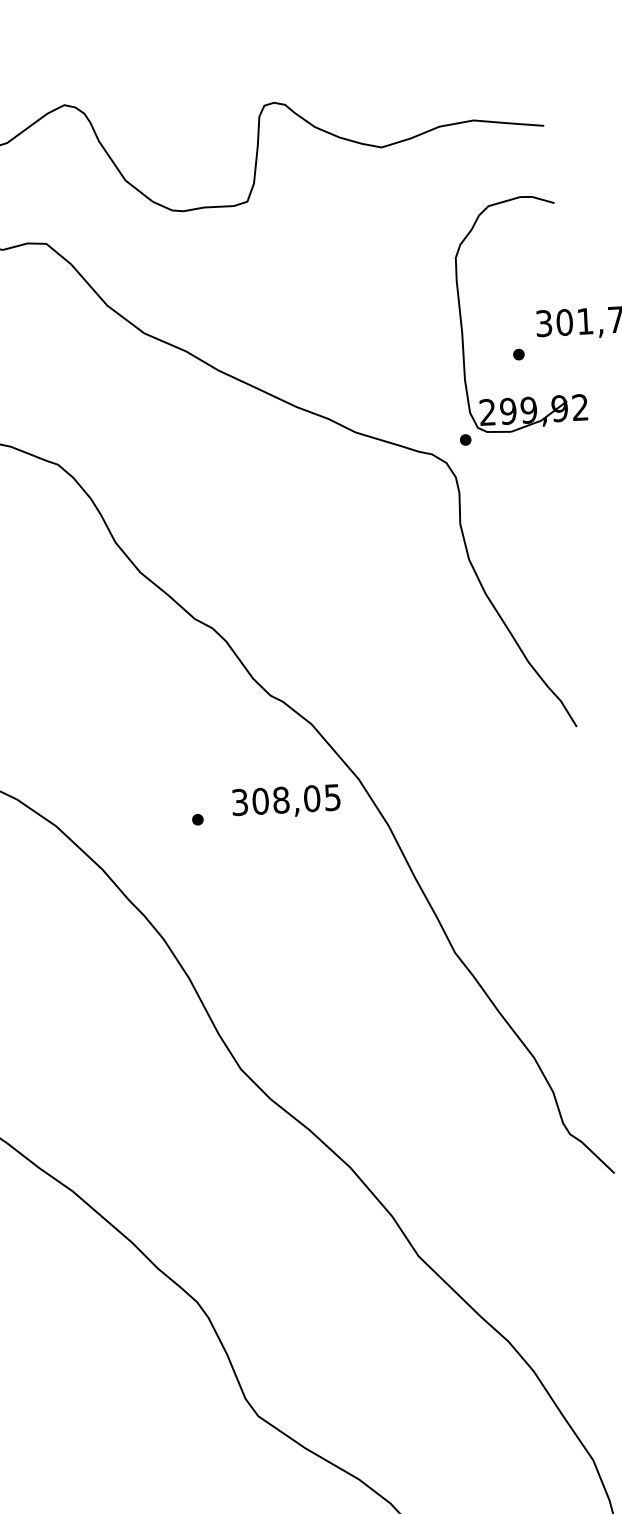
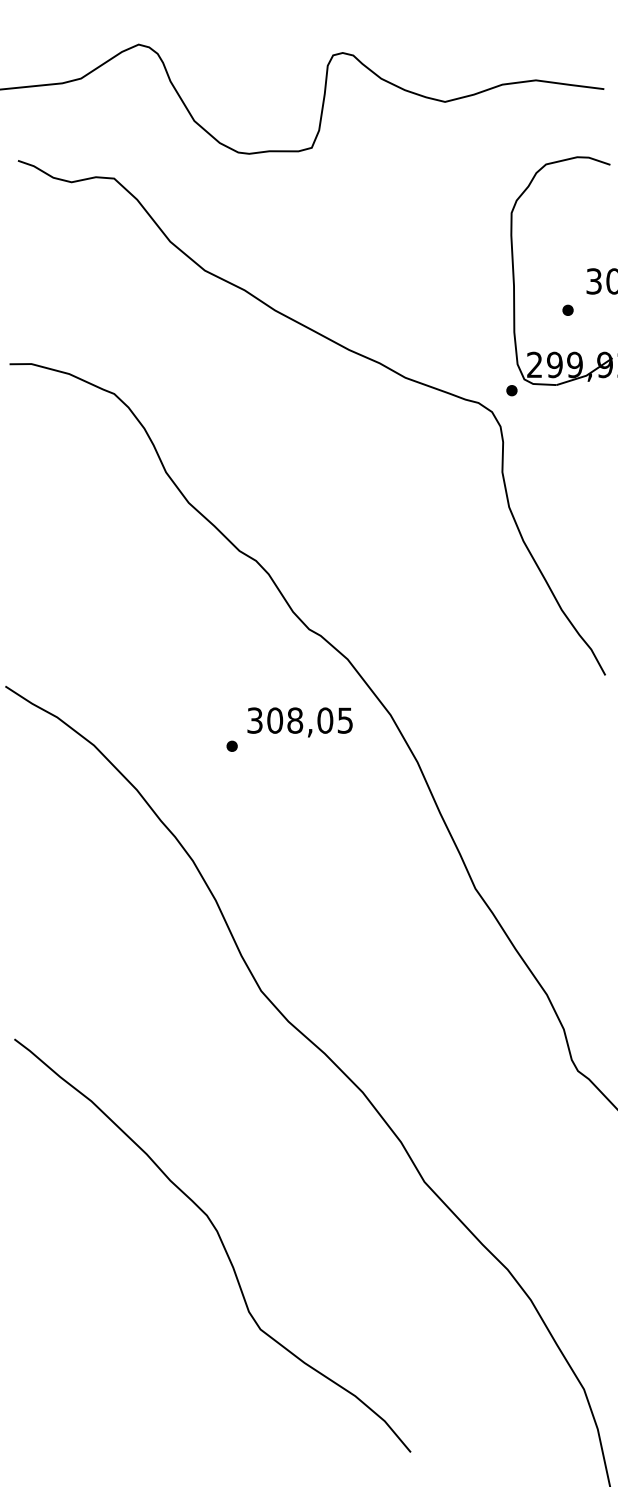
text: (285, 801) -> (299, 722), moved

